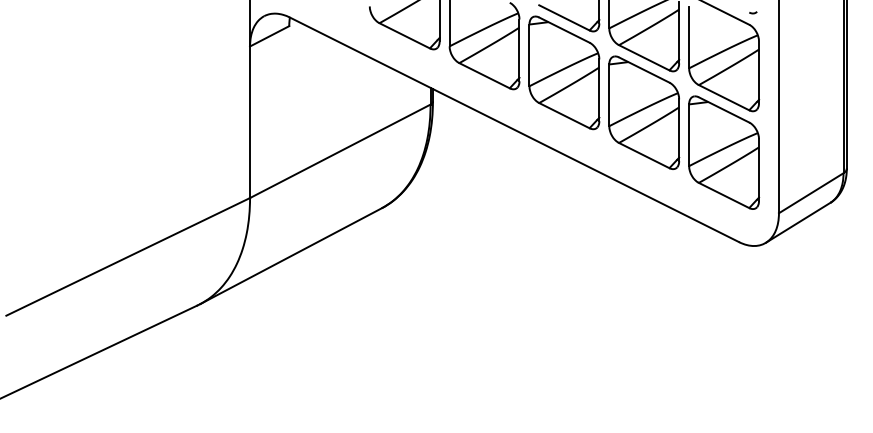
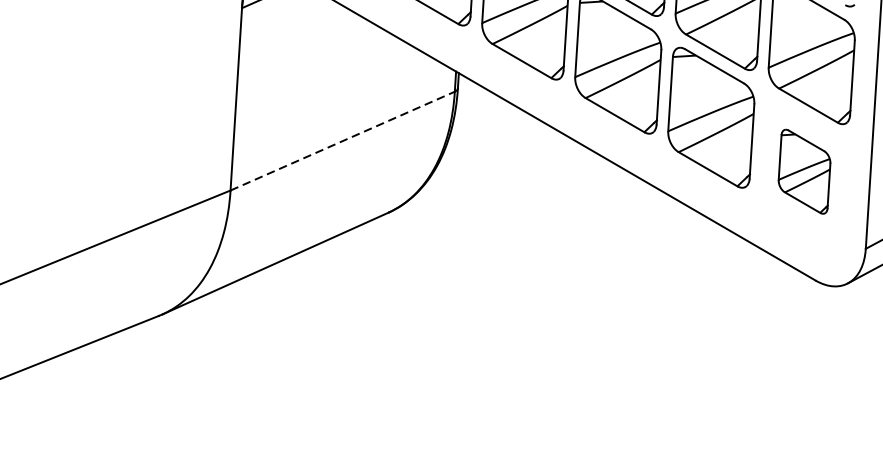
line: (340, 151) -> (342, 141), solid -> dashed
part: (724, 152) -> (804, 171), size x0.6

